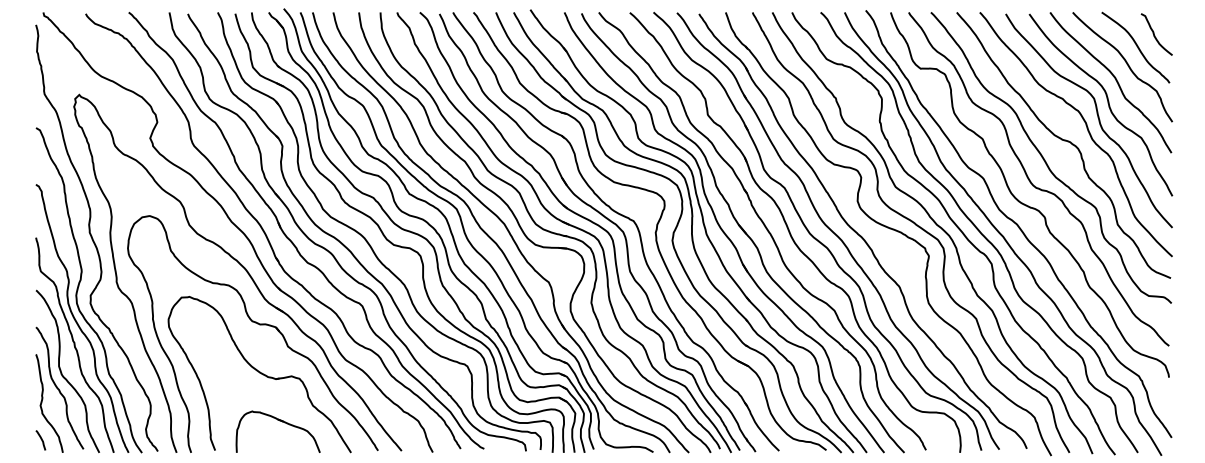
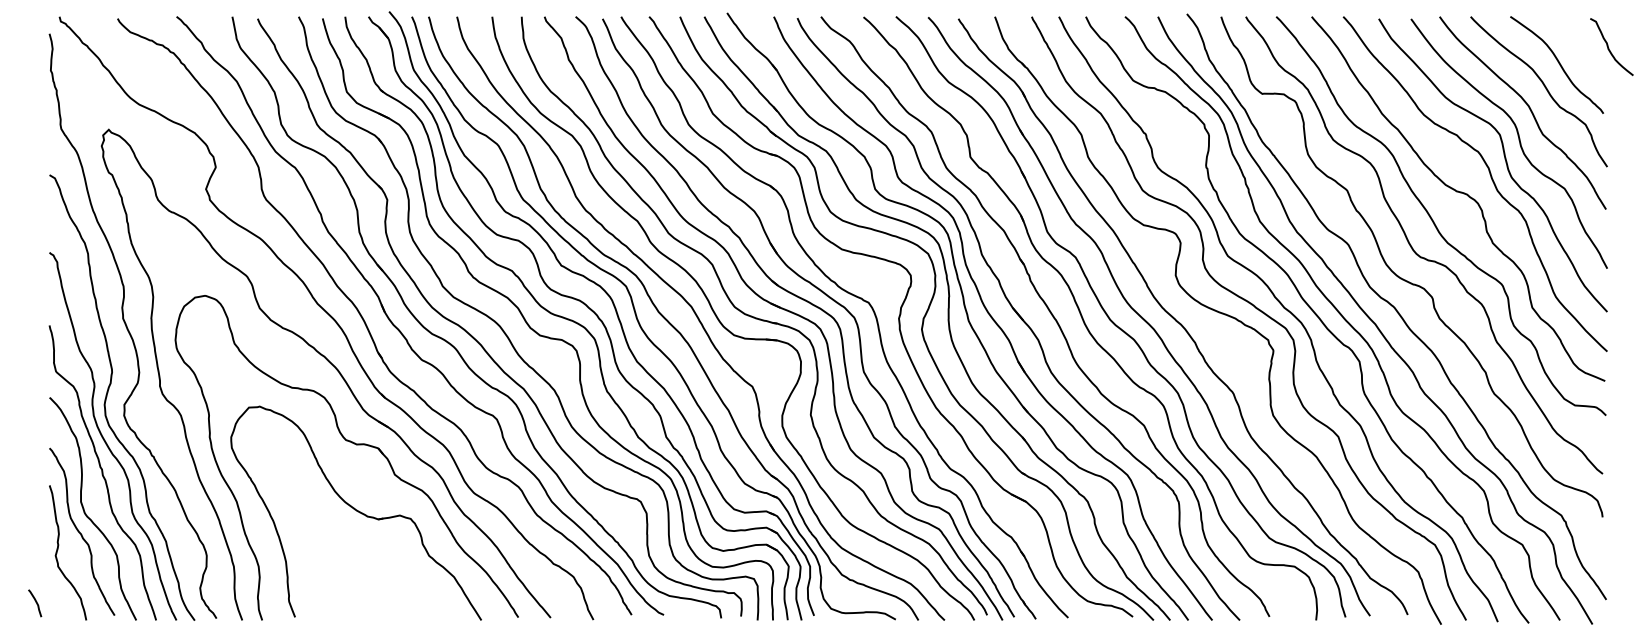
curve: (1155, 35) -> (1609, 48), moved
part: (280, 421) -> (384, 577), removed
curve: (41, 439) -> (35, 602), moved

